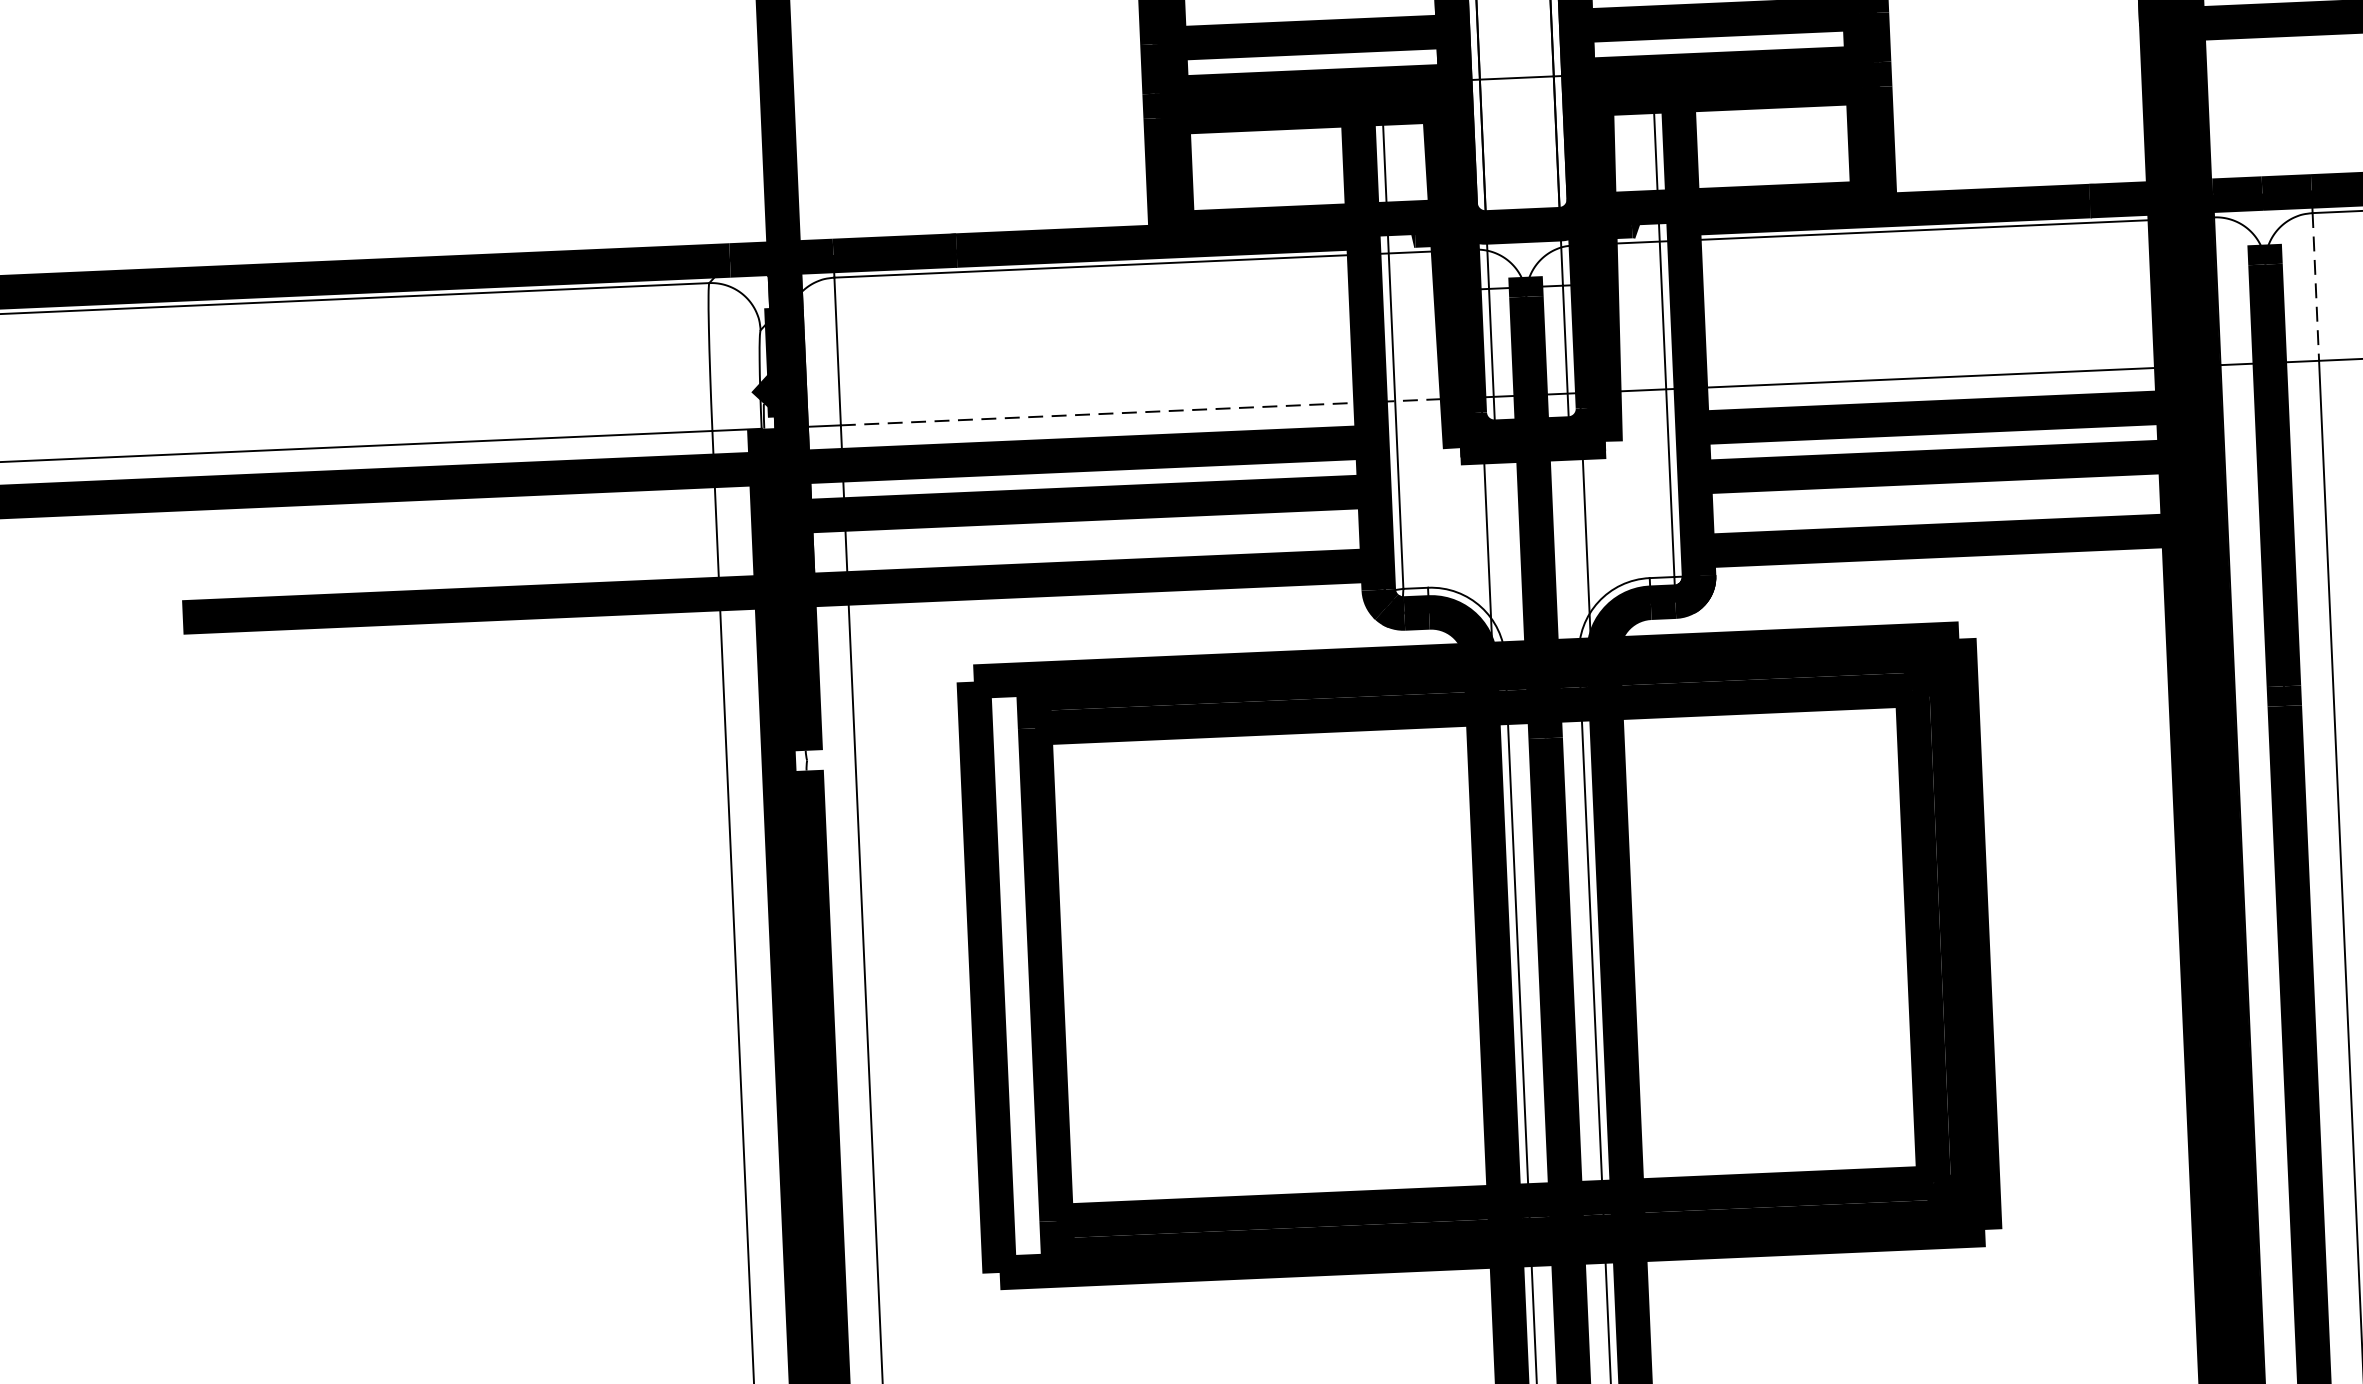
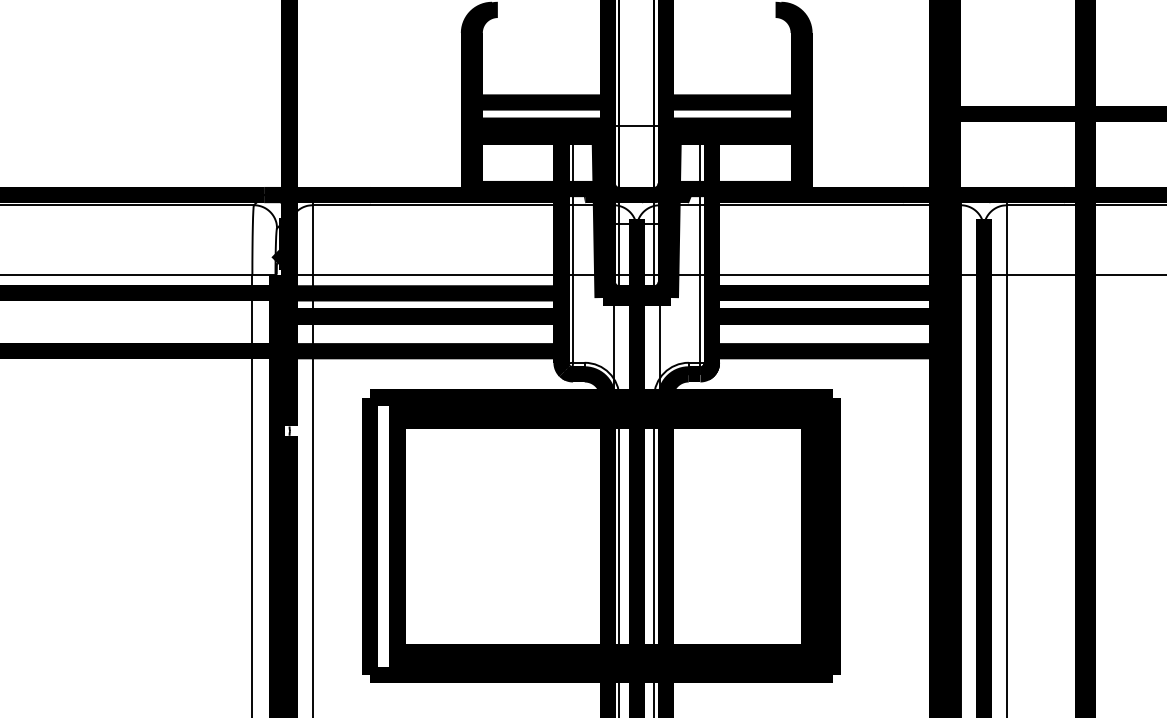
line: (2316, 285) -> (1007, 239), dashed -> solid
line: (1161, 411) -> (463, 274), dashed -> solid

